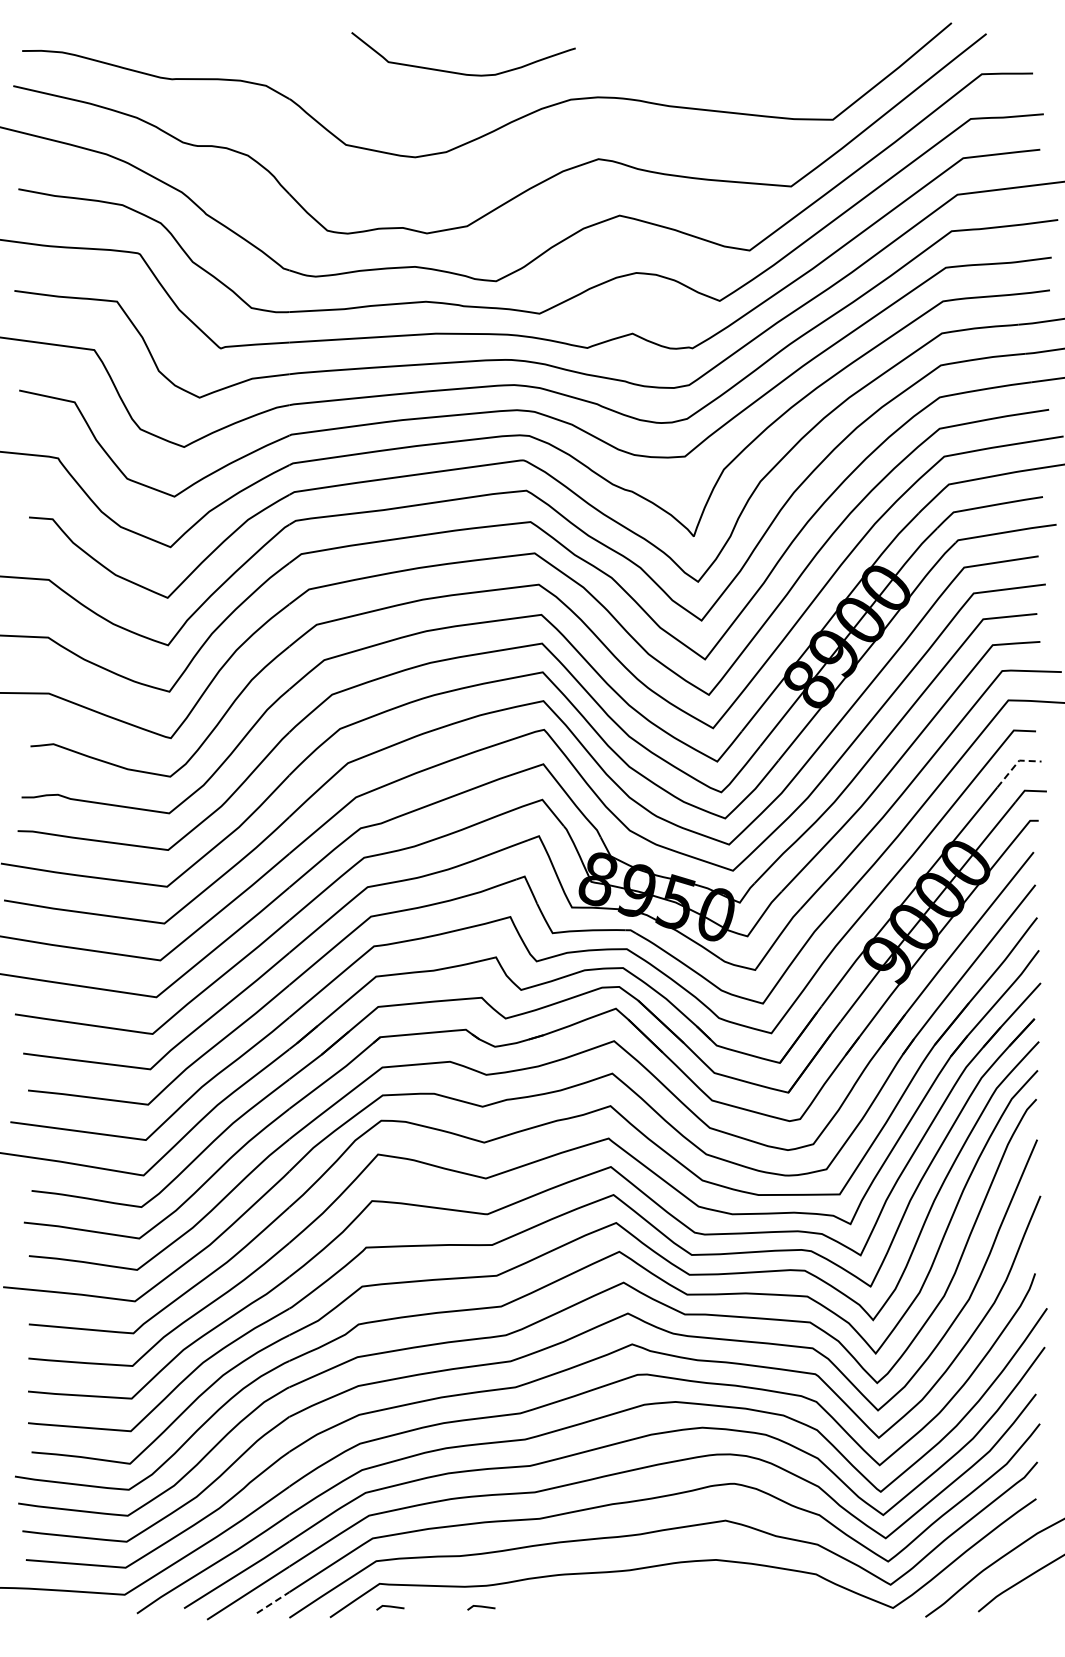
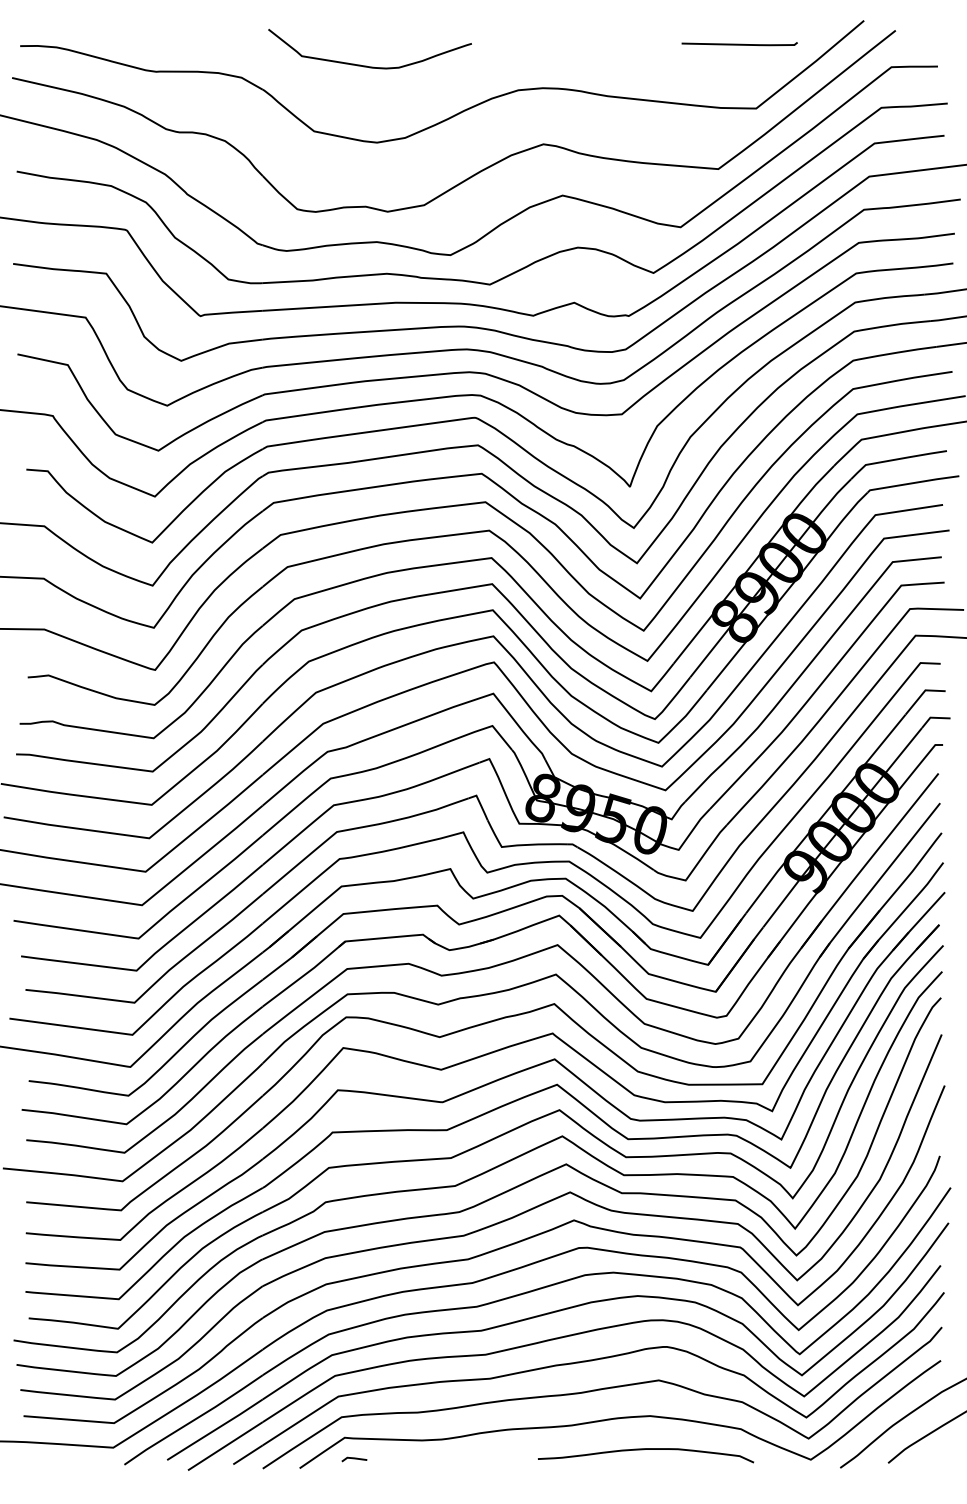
line: (814, 48) -> (739, 43), added
curve: (460, 72) -> (367, 65), moved
line: (1016, 764) -> (922, 693), dashed -> solid
curve: (711, 1597) -> (646, 1450), added
line: (273, 1602) -> (248, 1454), dashed -> solid
line: (481, 1607) -> (437, 1459), removed

